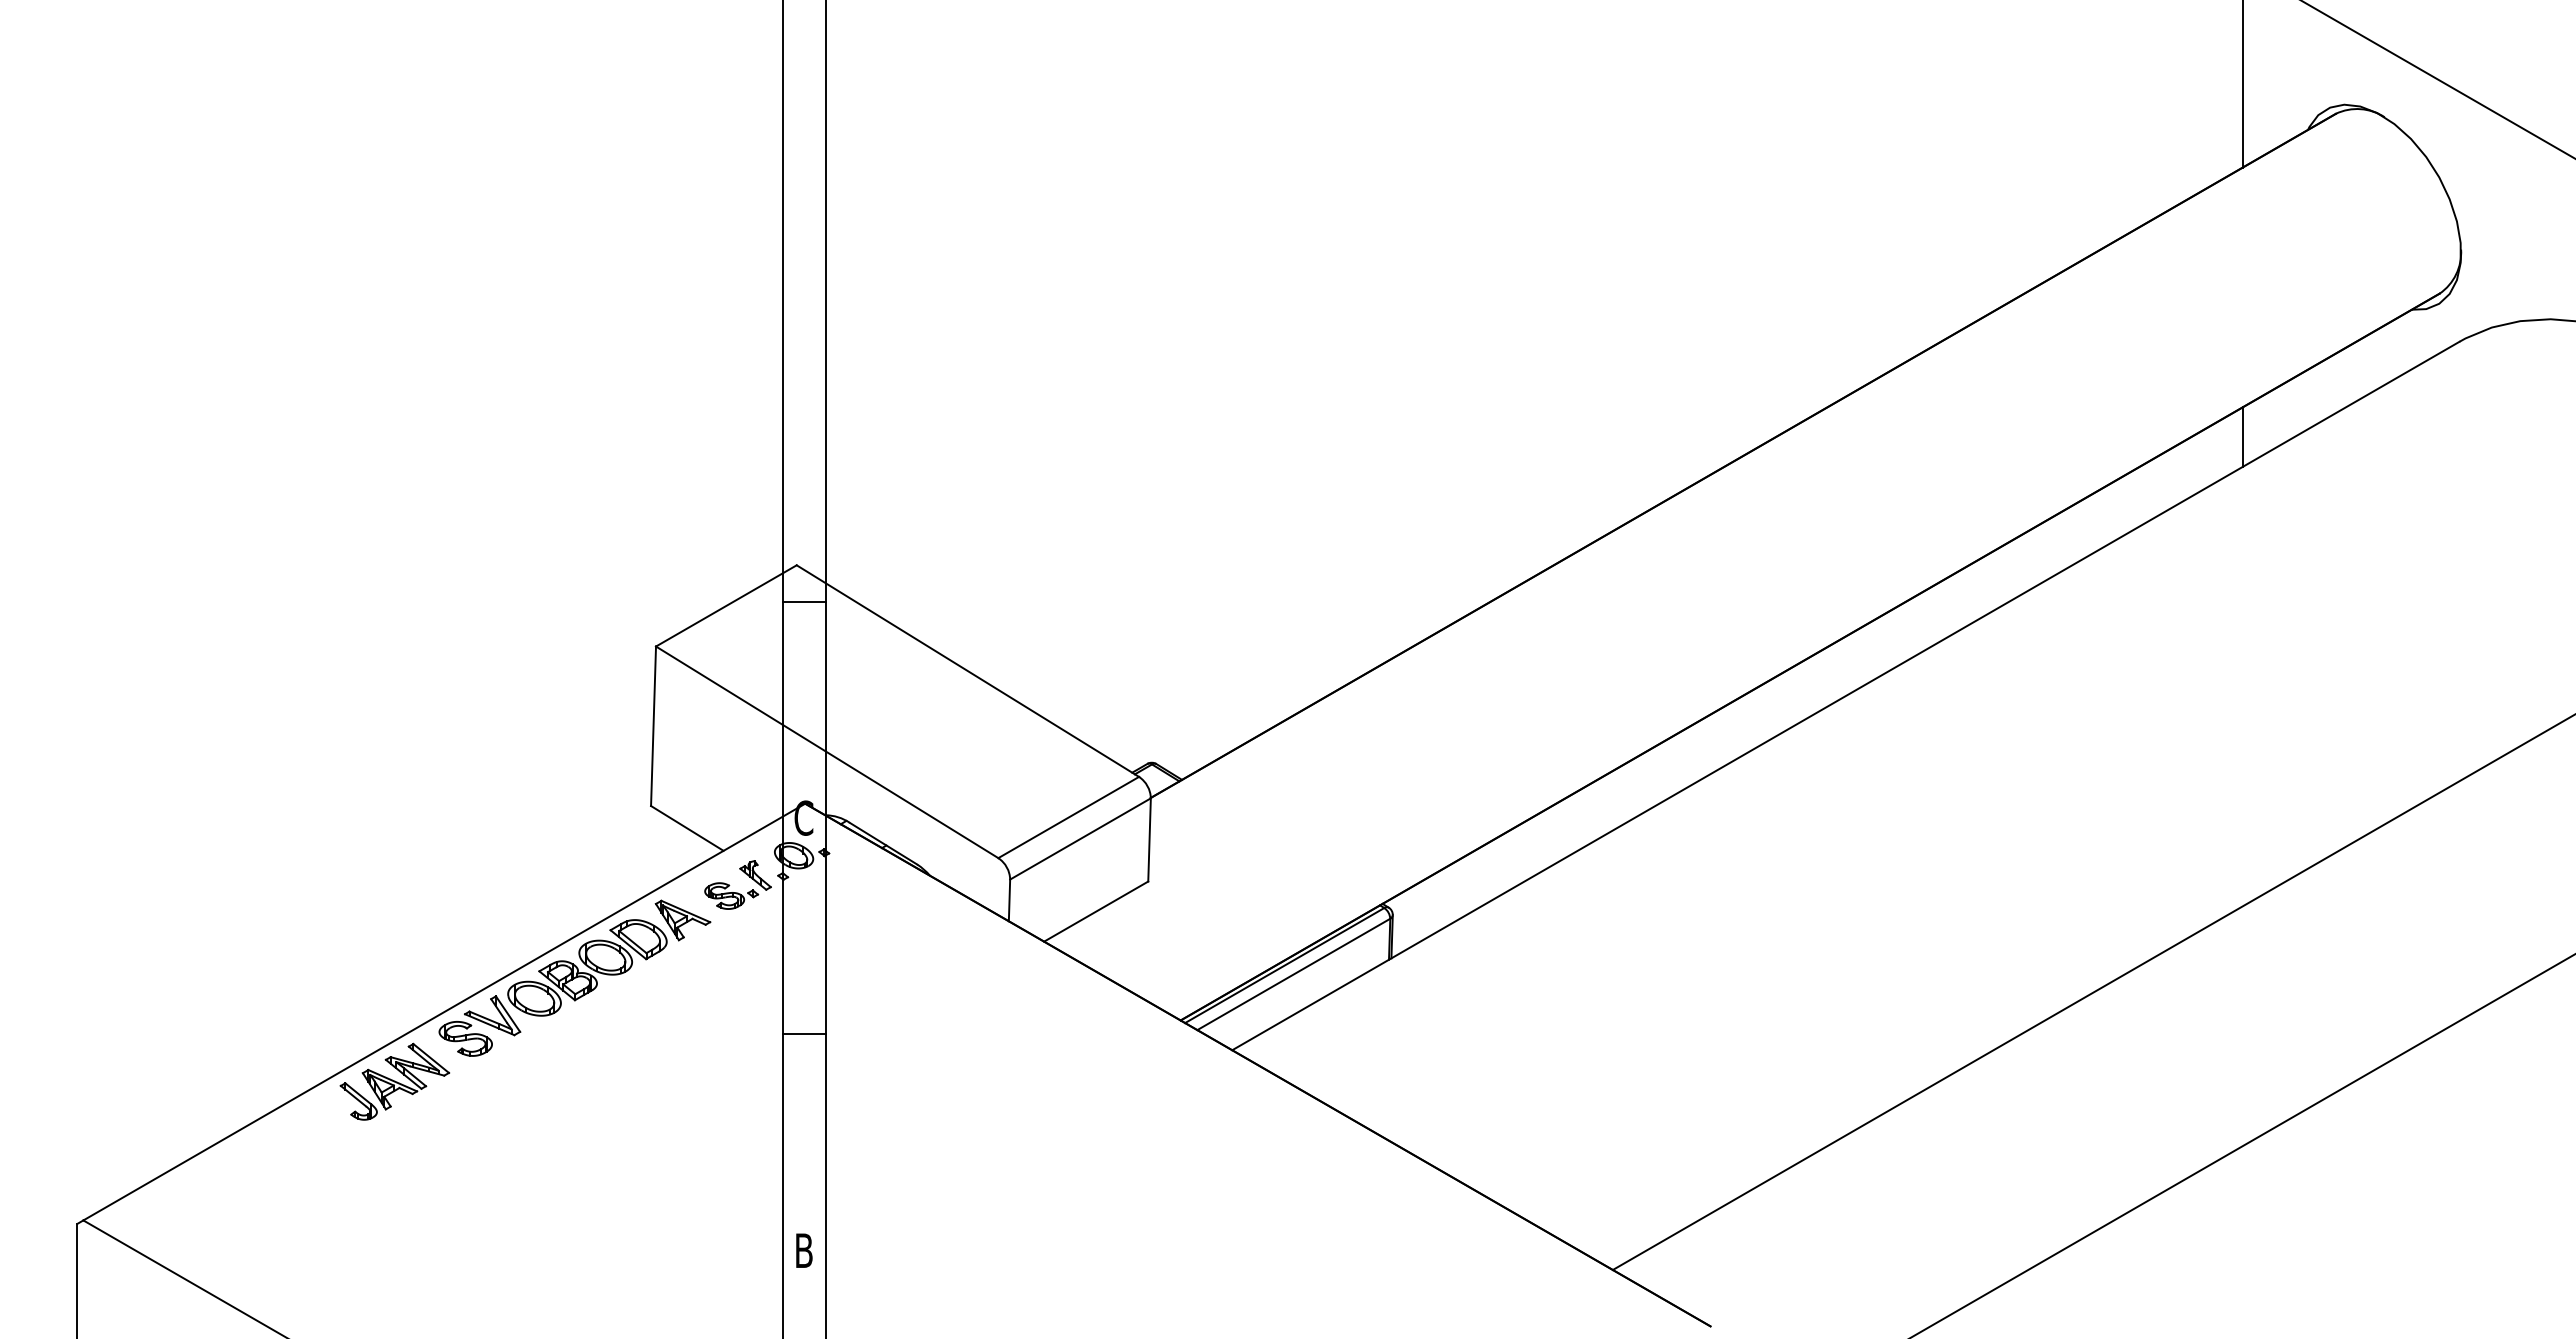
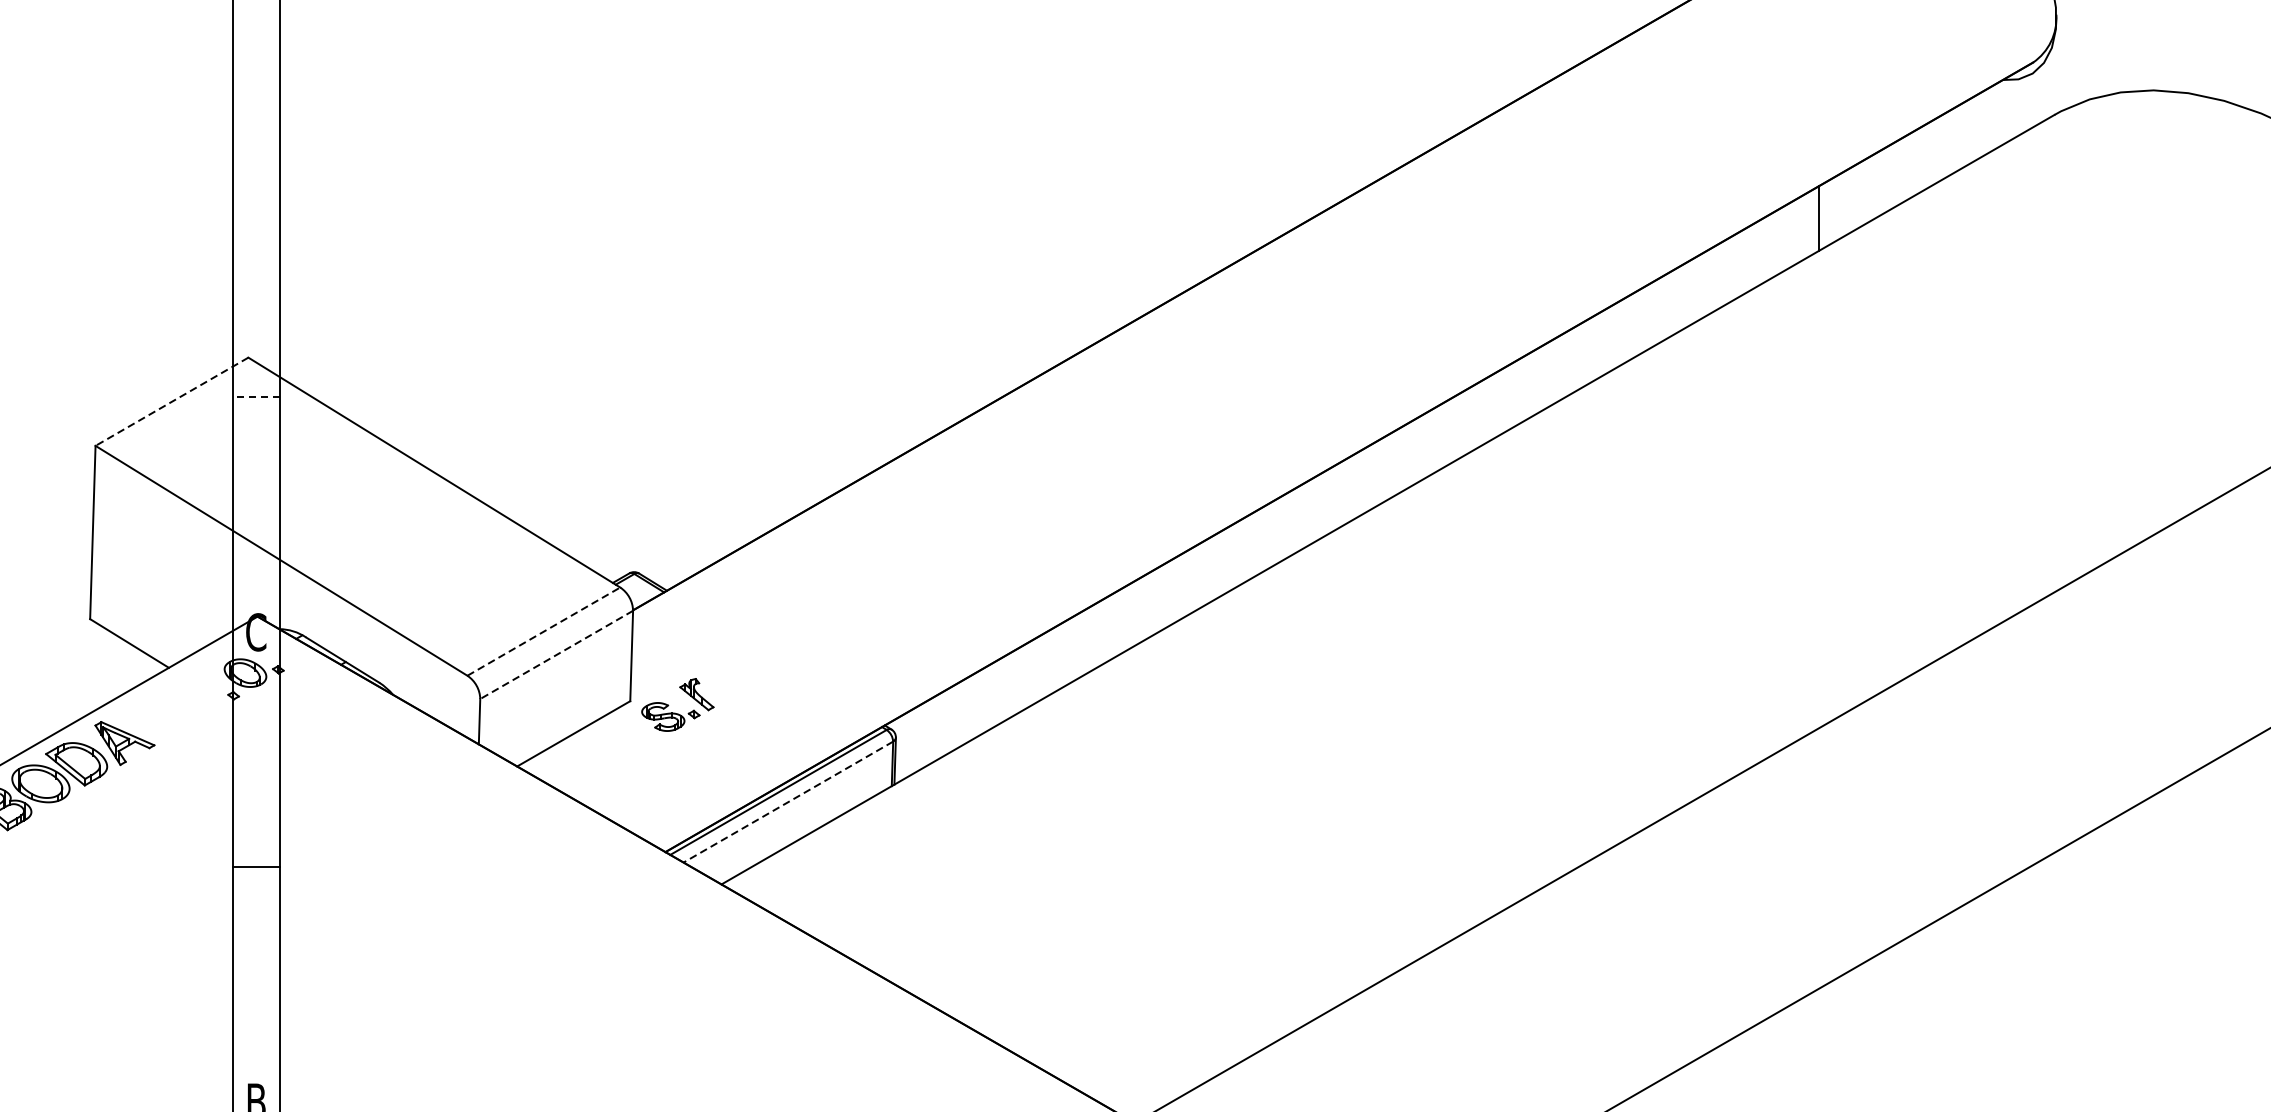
line: (804, 601) -> (256, 396), solid -> dashed
line: (725, 606) -> (171, 402), solid -> dashed
line: (1069, 817) -> (544, 631), solid -> dashed
line: (1080, 839) -> (556, 655), solid -> dashed
part: (730, 885) -> (669, 705), moved
line: (1293, 974) -> (788, 802), solid -> dashed

